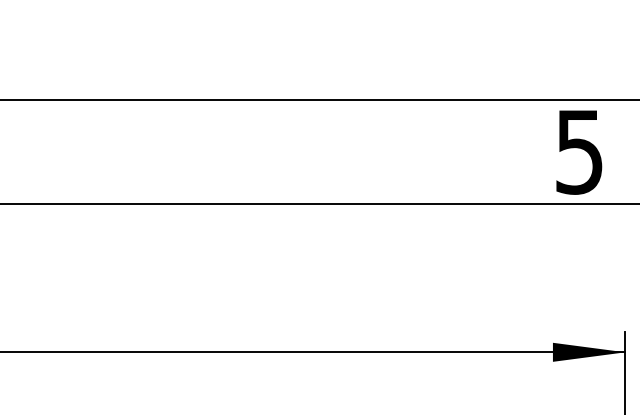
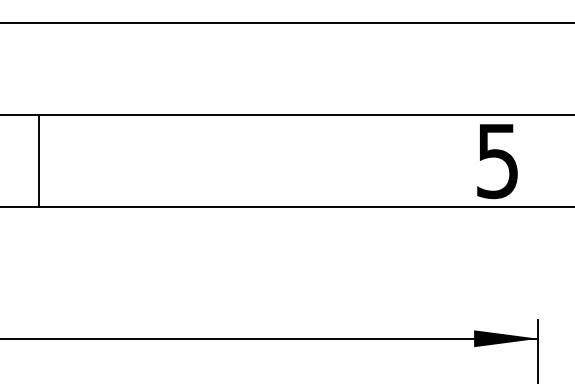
line: (63, 151) -> (39, 160), added

